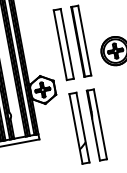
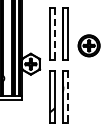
line: (66, 44) -> (54, 34), solid -> dashed
line: (101, 124) -> (68, 97), solid -> dashed

